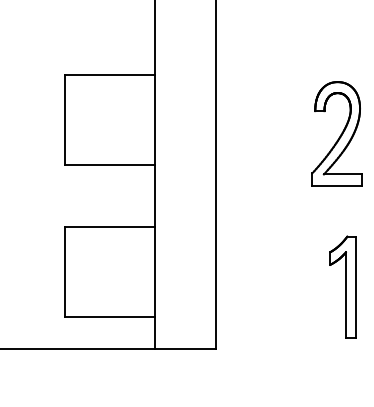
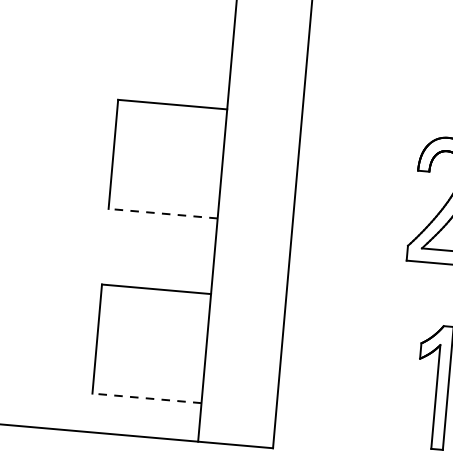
line: (109, 164) -> (163, 213), solid -> dashed
line: (109, 316) -> (146, 397), solid -> dashed

